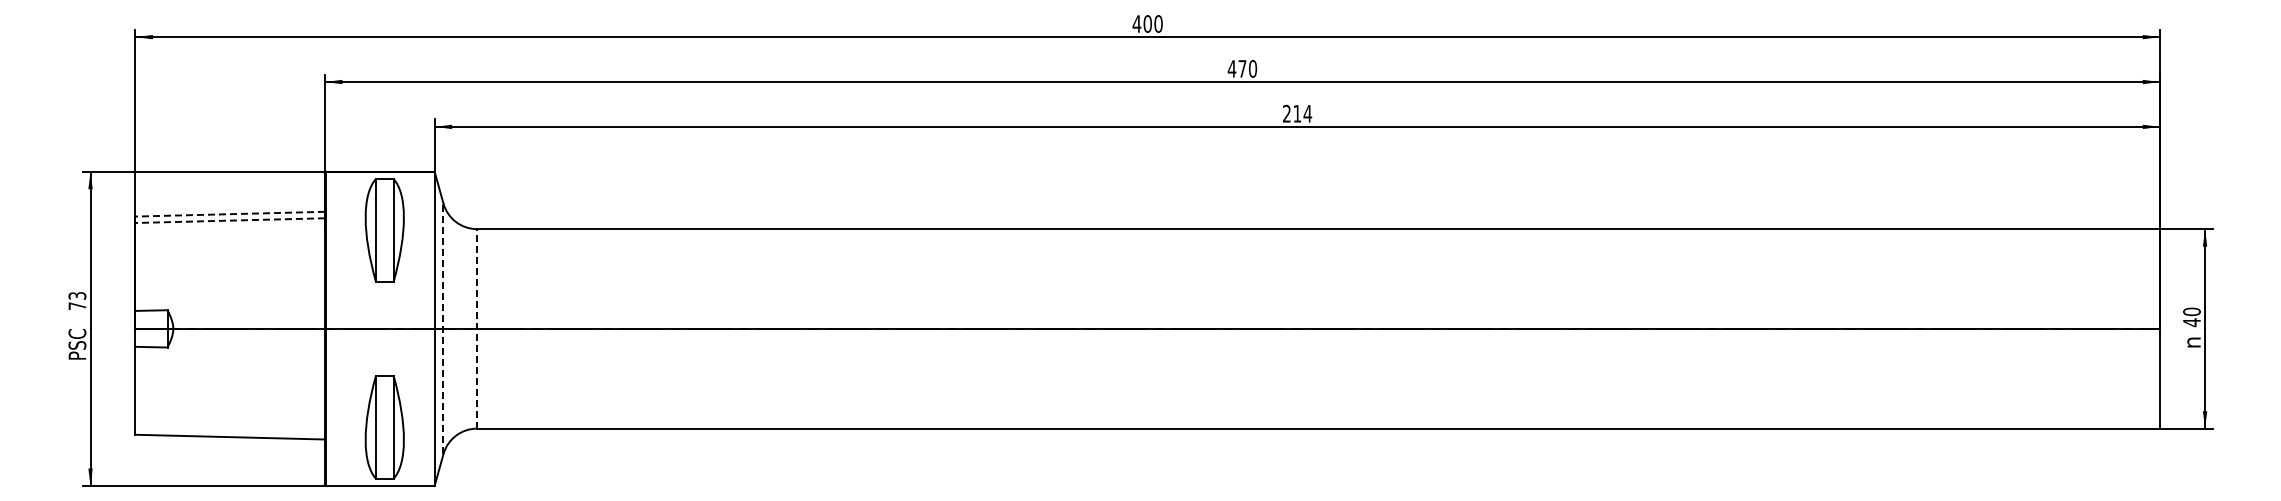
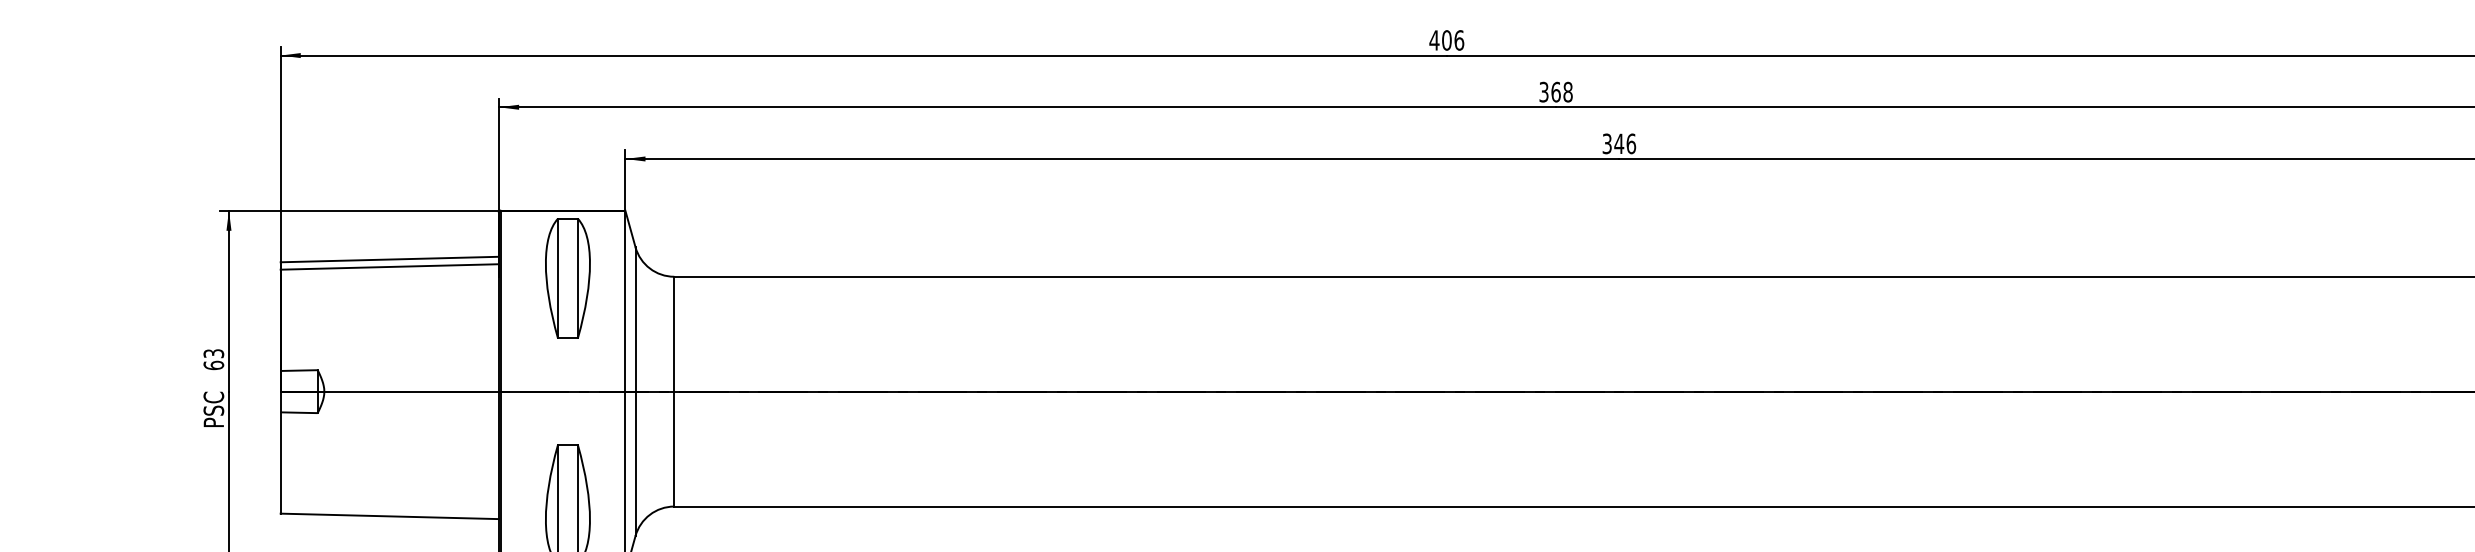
text: (1158, 23) -> (1459, 39), 400 -> 406
text: (1242, 68) -> (1556, 91), 470 -> 368
text: (1297, 113) -> (1619, 143), 214 -> 346
line: (230, 214) -> (390, 259), dashed -> solid
line: (230, 220) -> (390, 266), dashed -> solid
text: (77, 306) -> (213, 365), 73 -> 63
line: (443, 328) -> (635, 391), dashed -> solid
line: (477, 328) -> (674, 391), dashed -> solid

